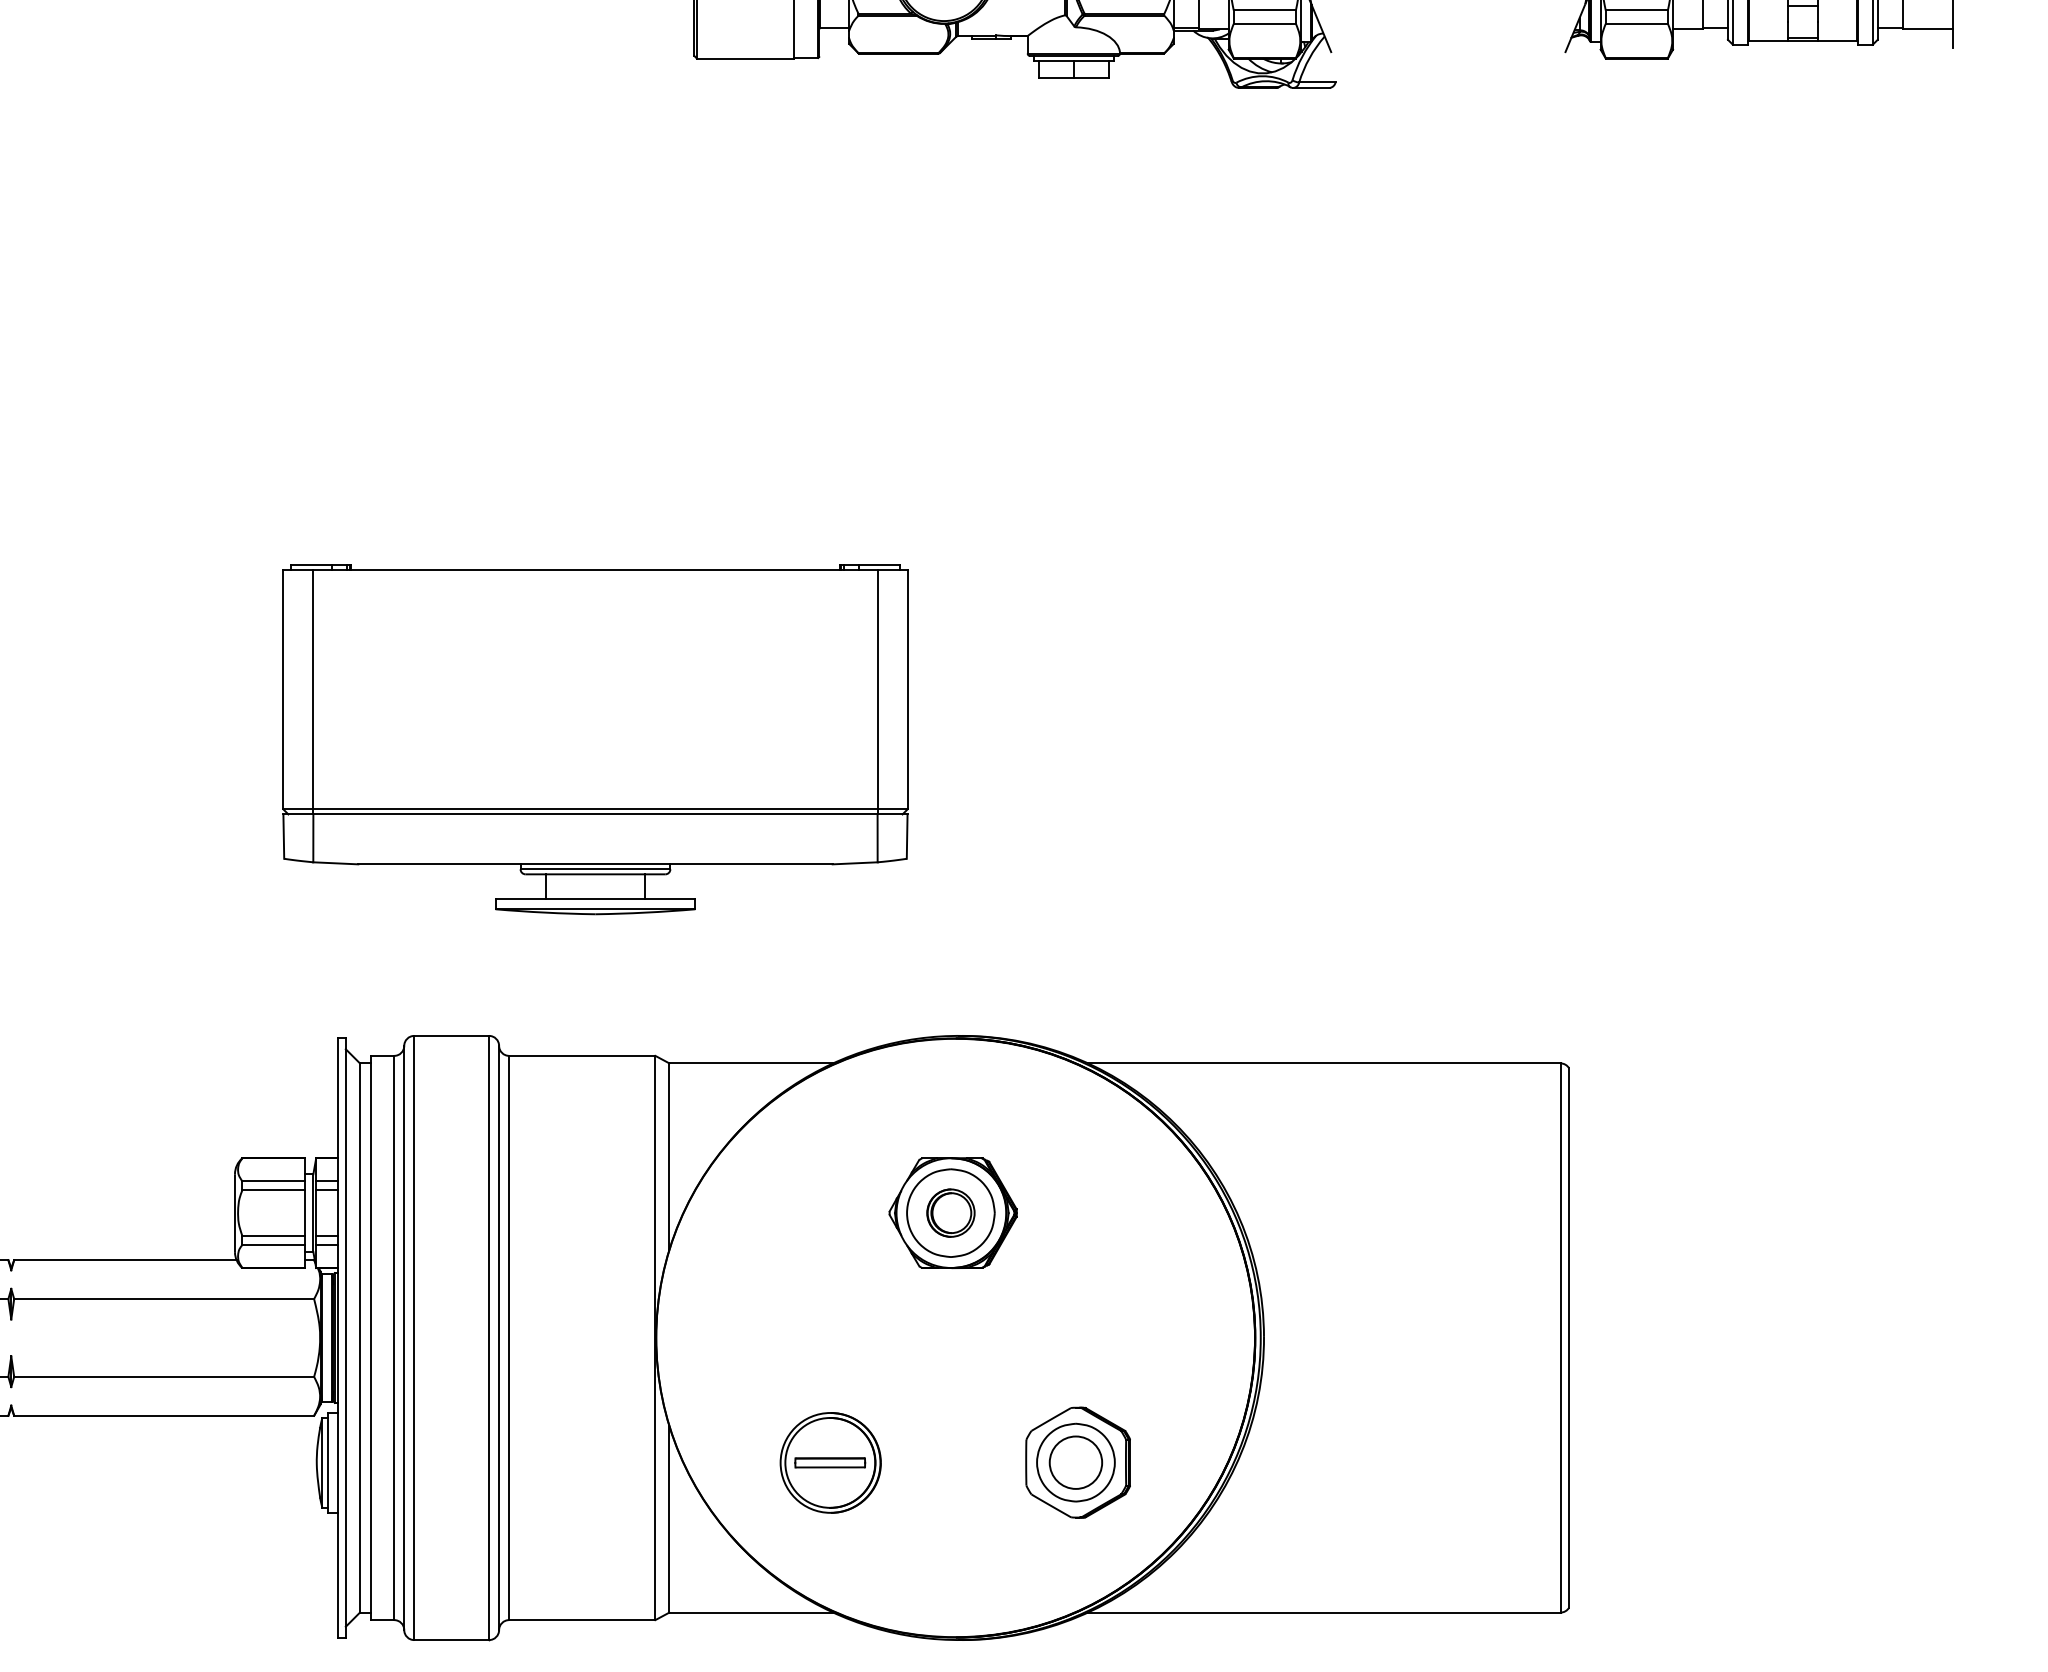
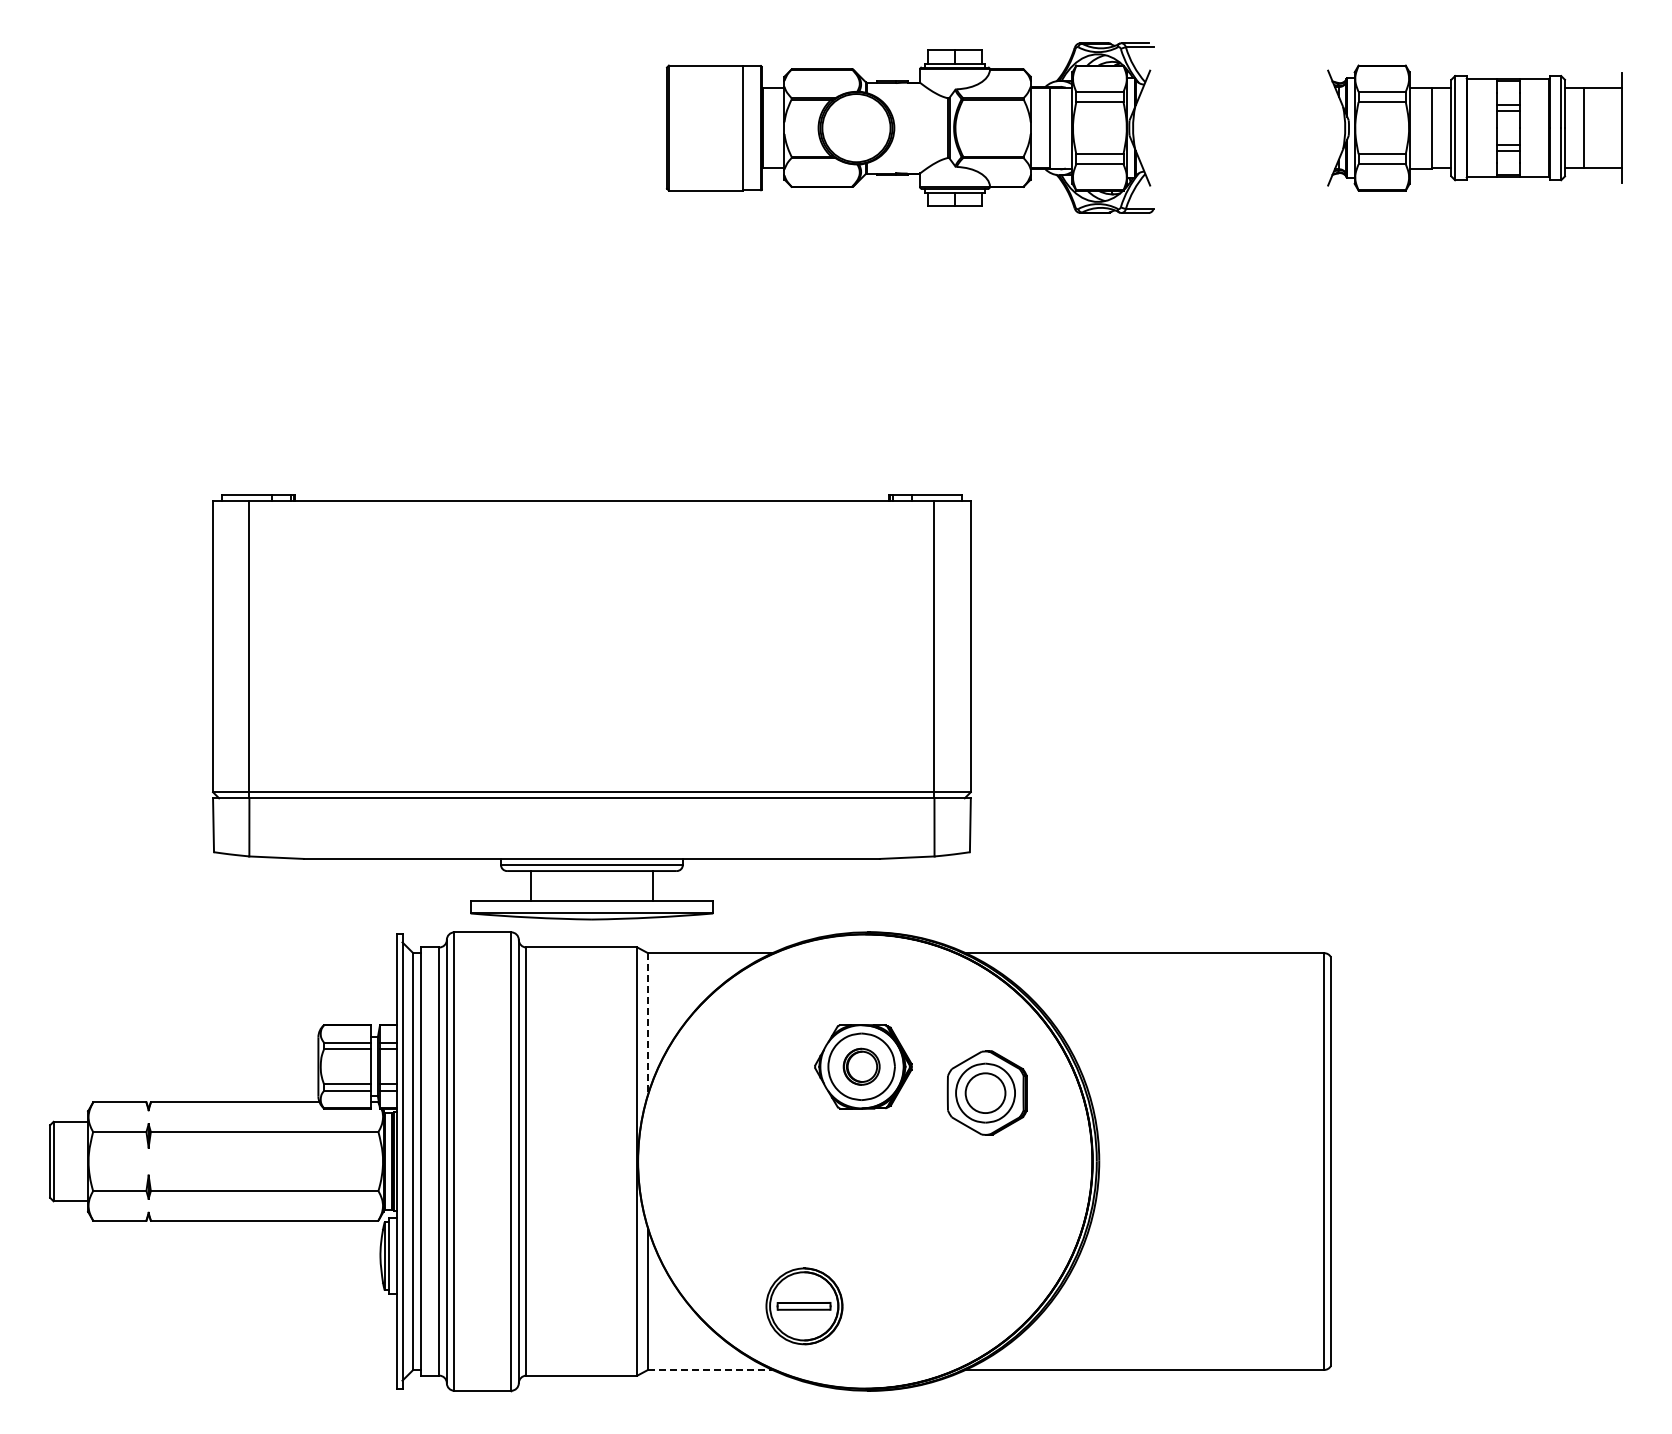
part: (594, 739) -> (591, 707), size x1.6
line: (669, 1157) -> (648, 1024), solid -> dashed
part: (1077, 1461) -> (986, 1092), moved
part: (830, 1463) -> (804, 1306), moved
line: (751, 1612) -> (710, 1369), solid -> dashed

